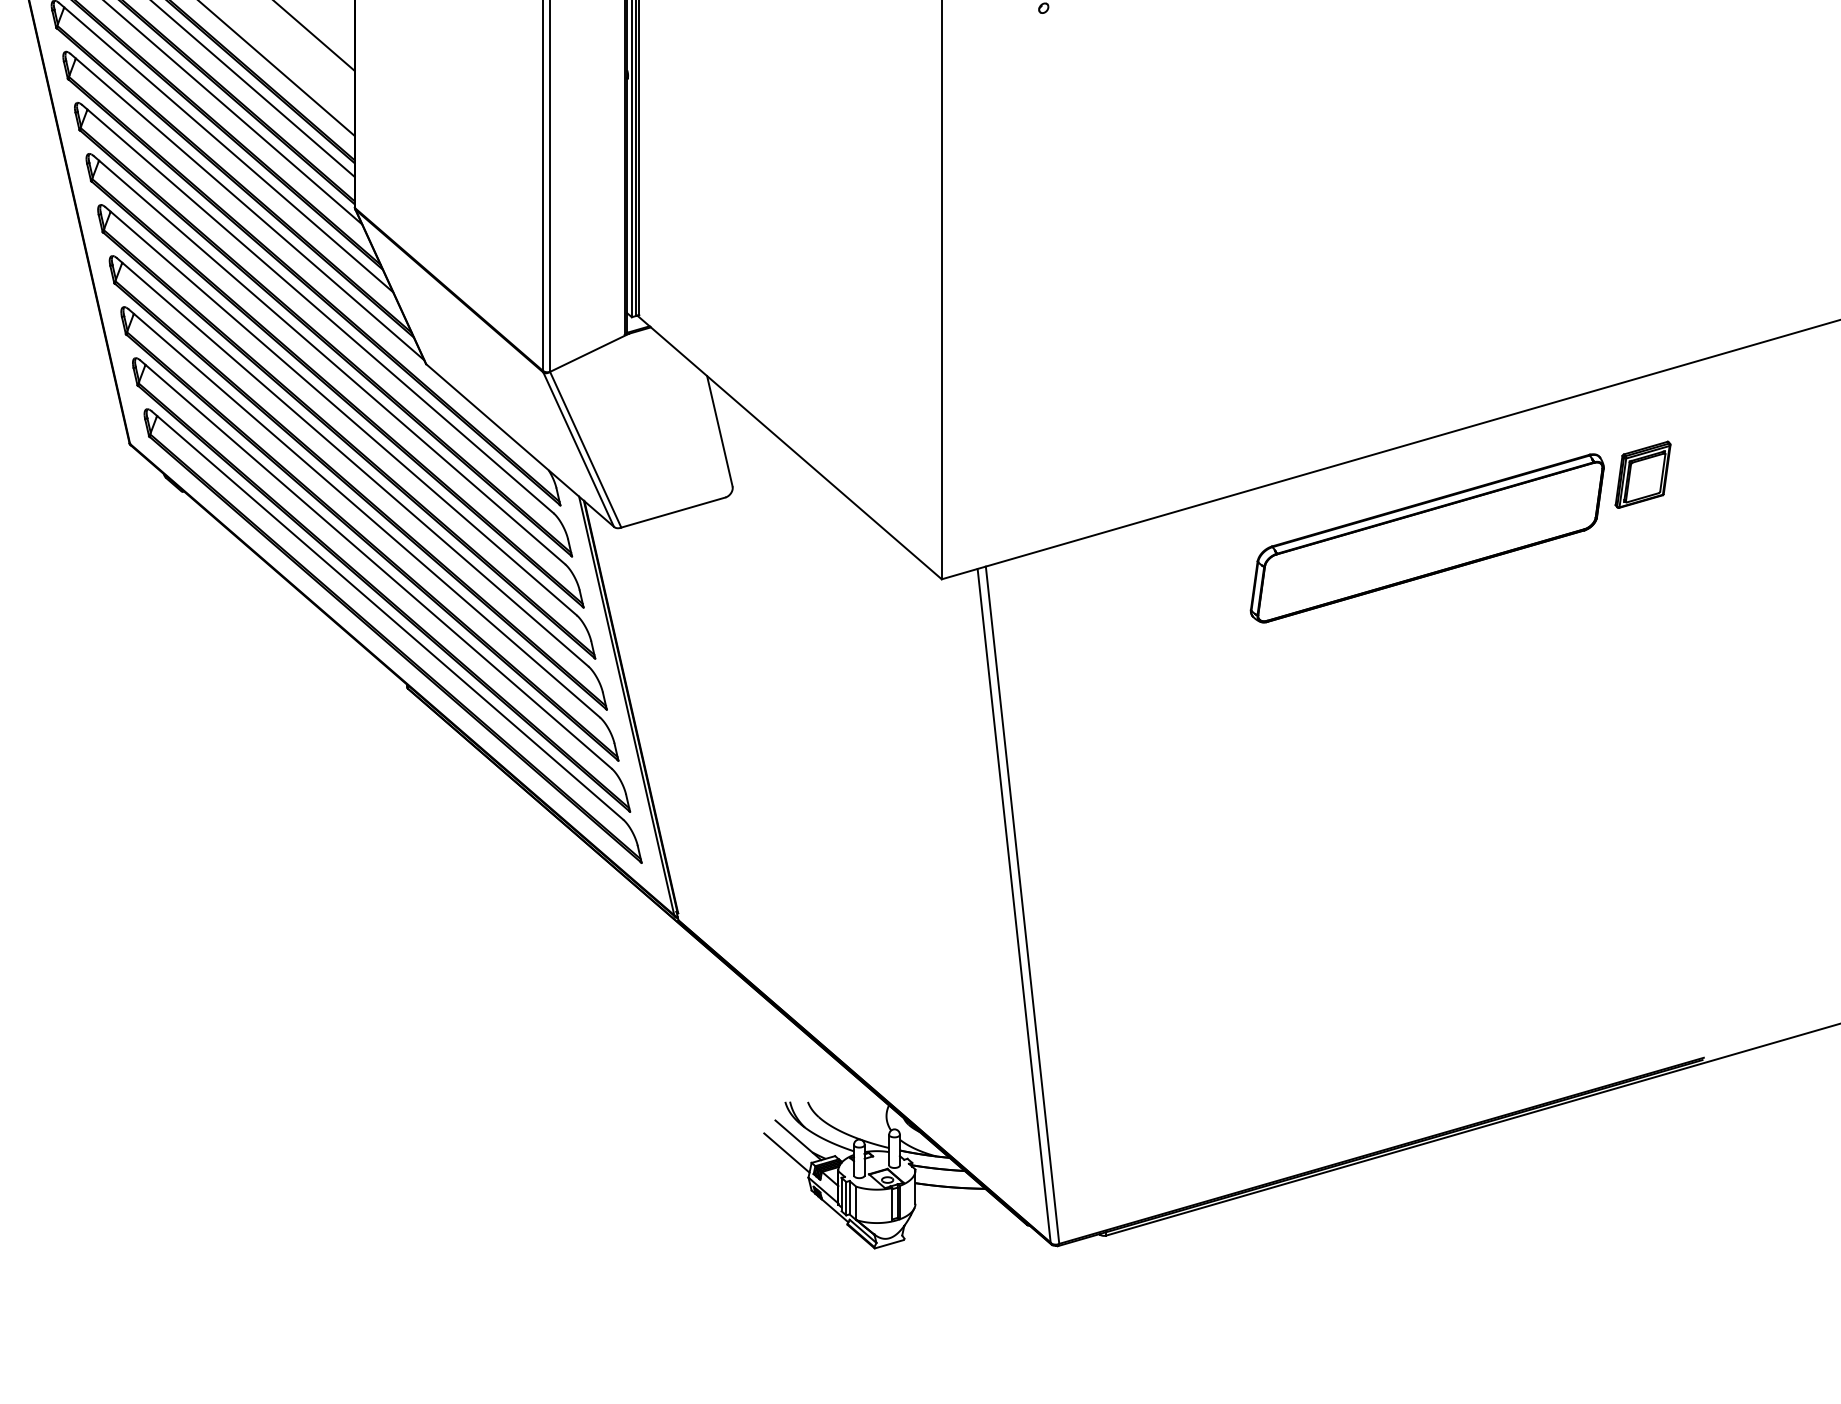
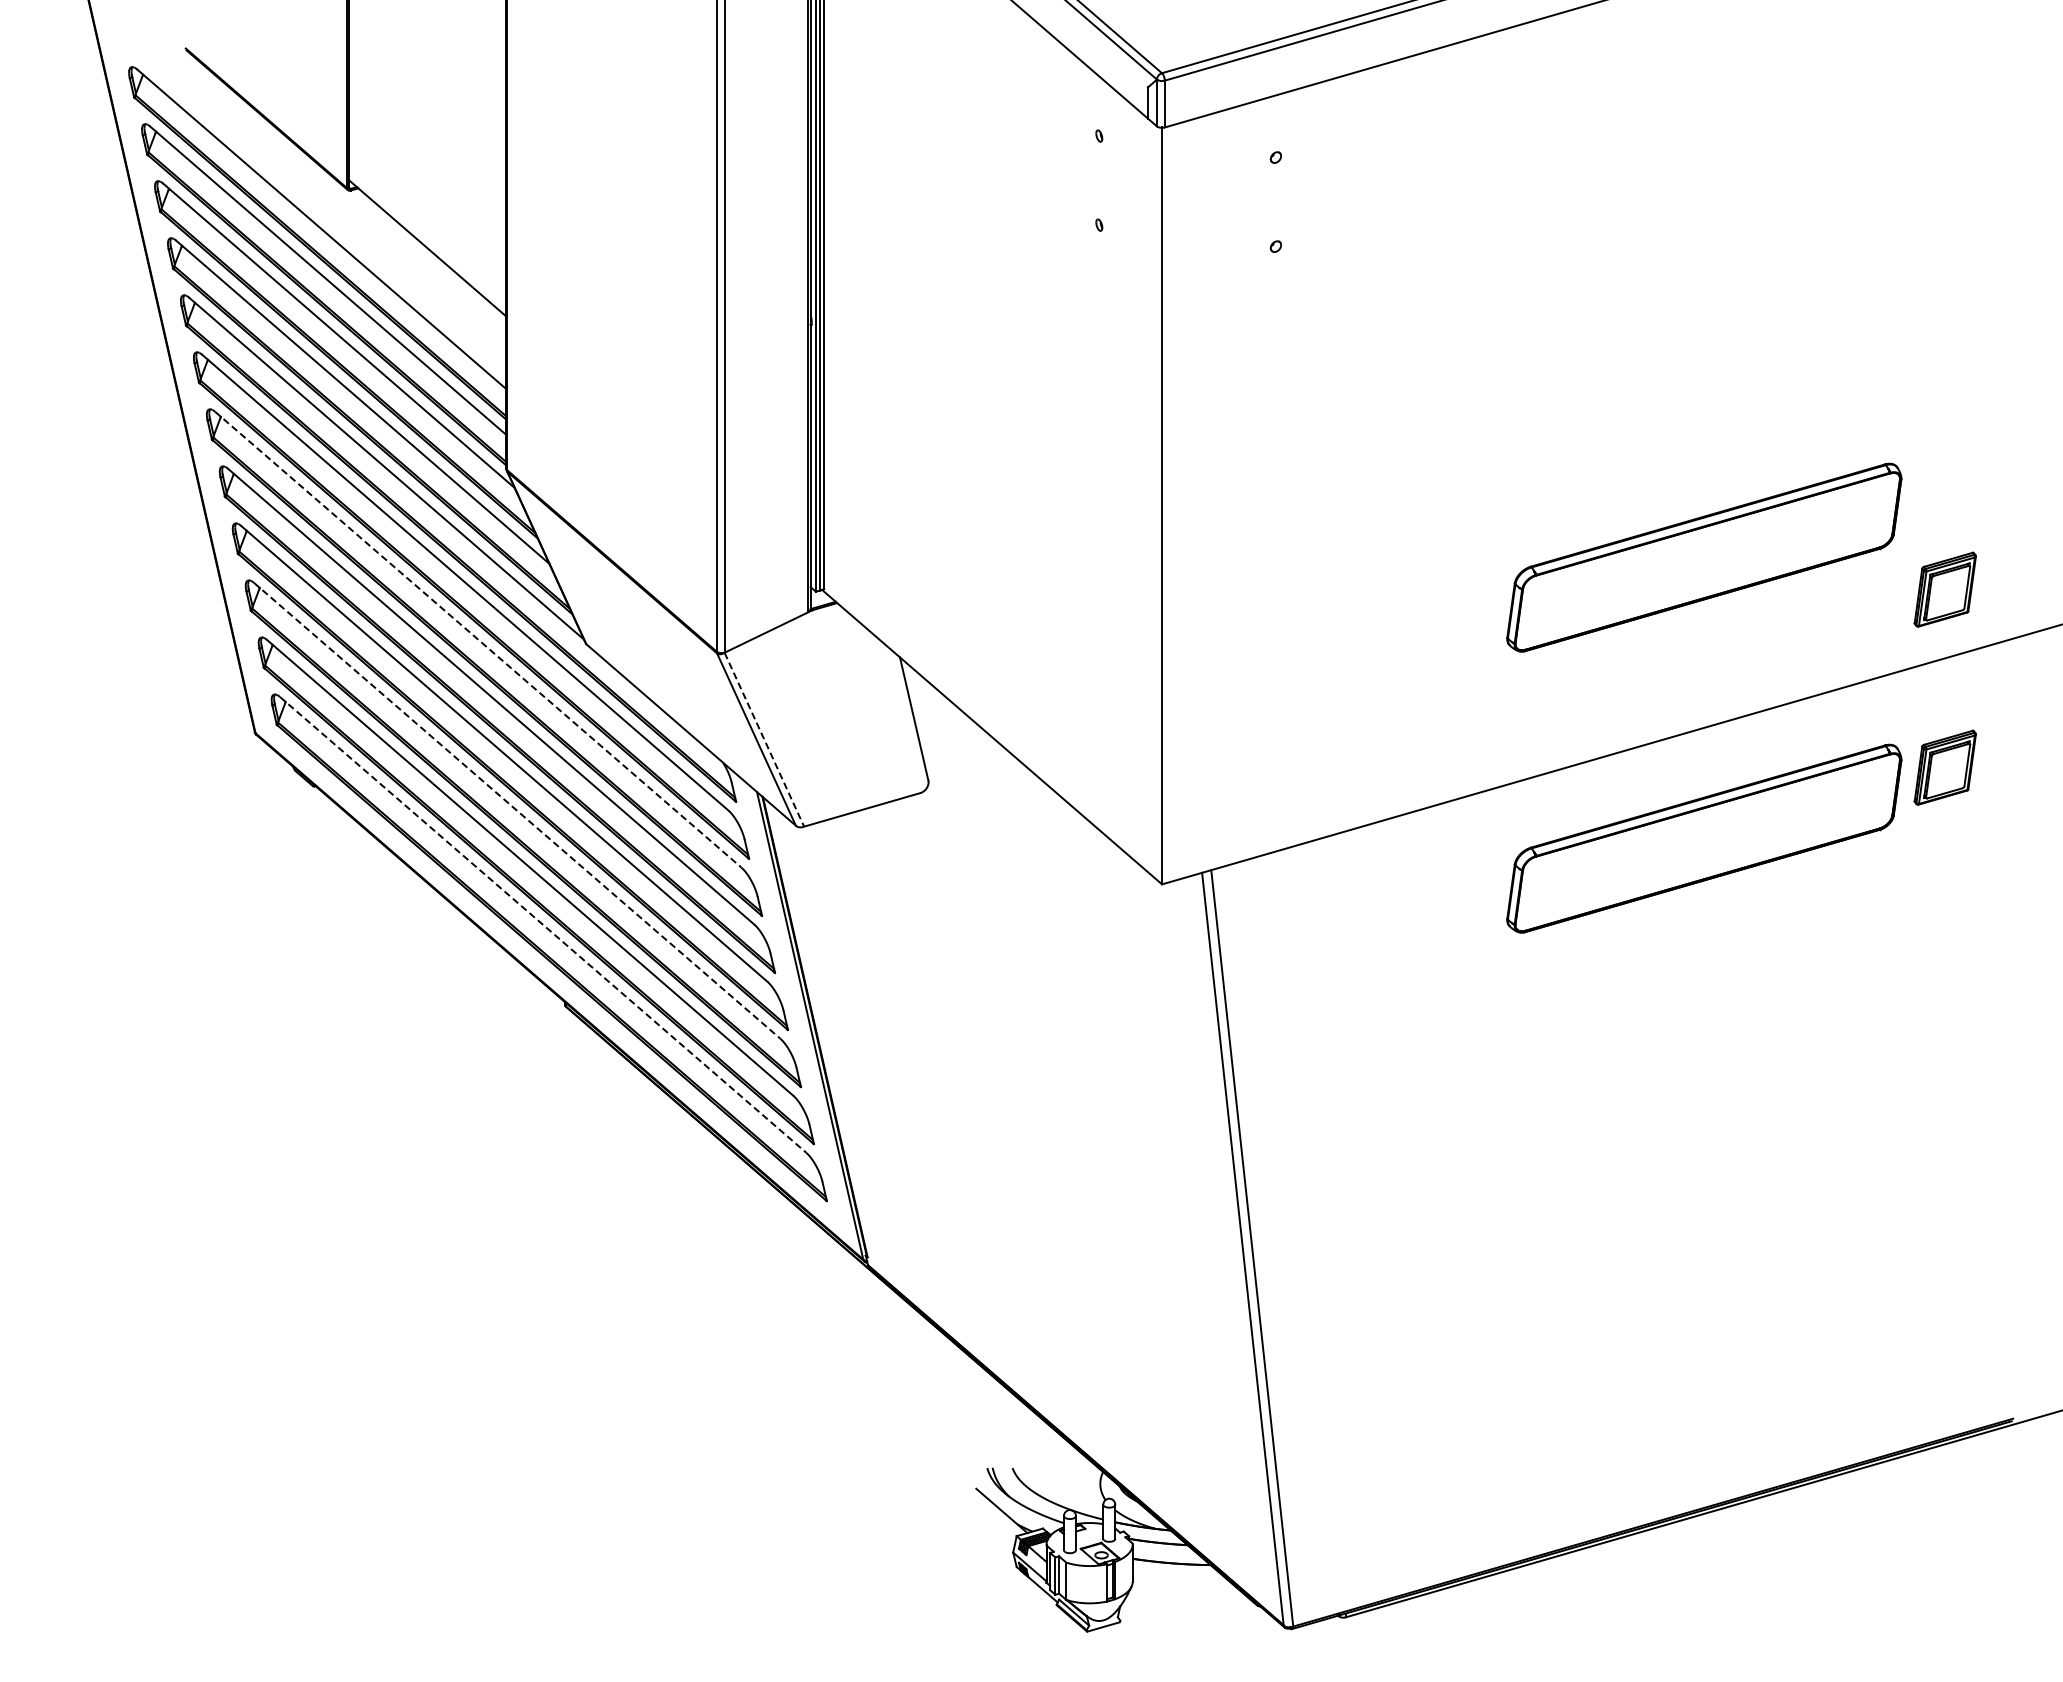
part: (1427, 286) -> (1704, 557), added
part: (1642, 315) -> (1944, 589), added
line: (329, 360) -> (478, 640), solid -> dashed
line: (585, 449) -> (764, 739), solid -> dashed
line: (364, 514) -> (517, 811), solid -> dashed
line: (387, 616) -> (543, 925), solid -> dashed
line: (786, 1153) -> (988, 1525), removed

